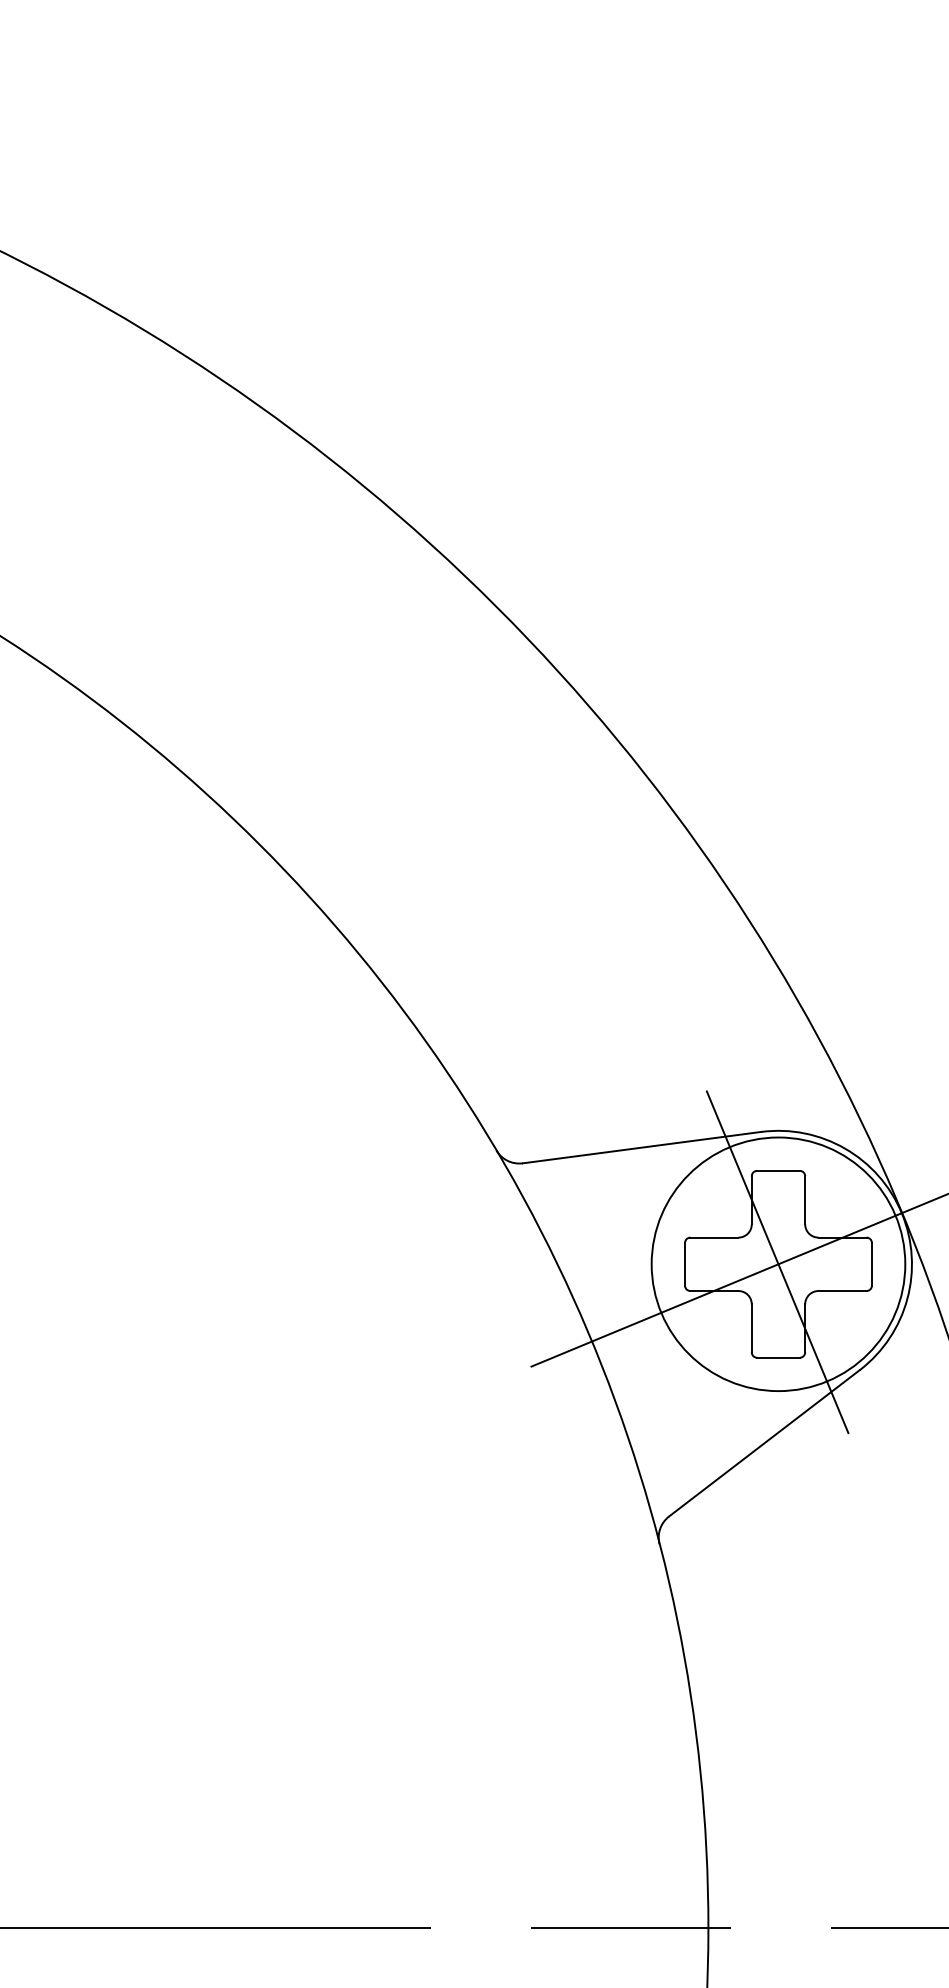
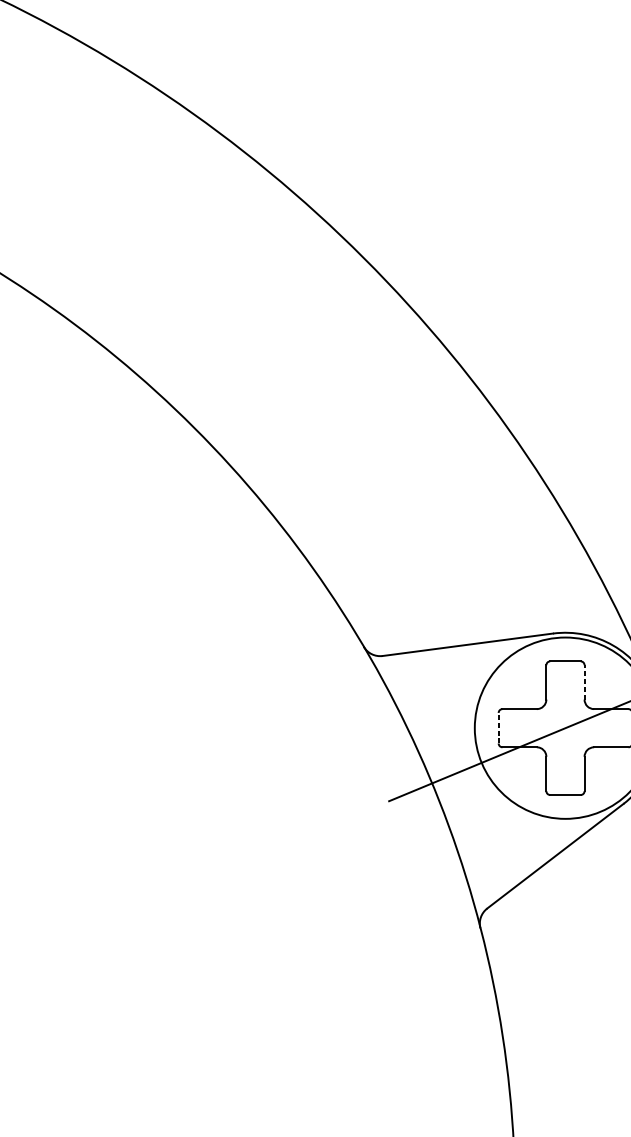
line: (805, 1199) -> (584, 681), solid -> dashed
line: (777, 1262) -> (564, 726), removed
line: (685, 1263) -> (498, 727), solid -> dashed

